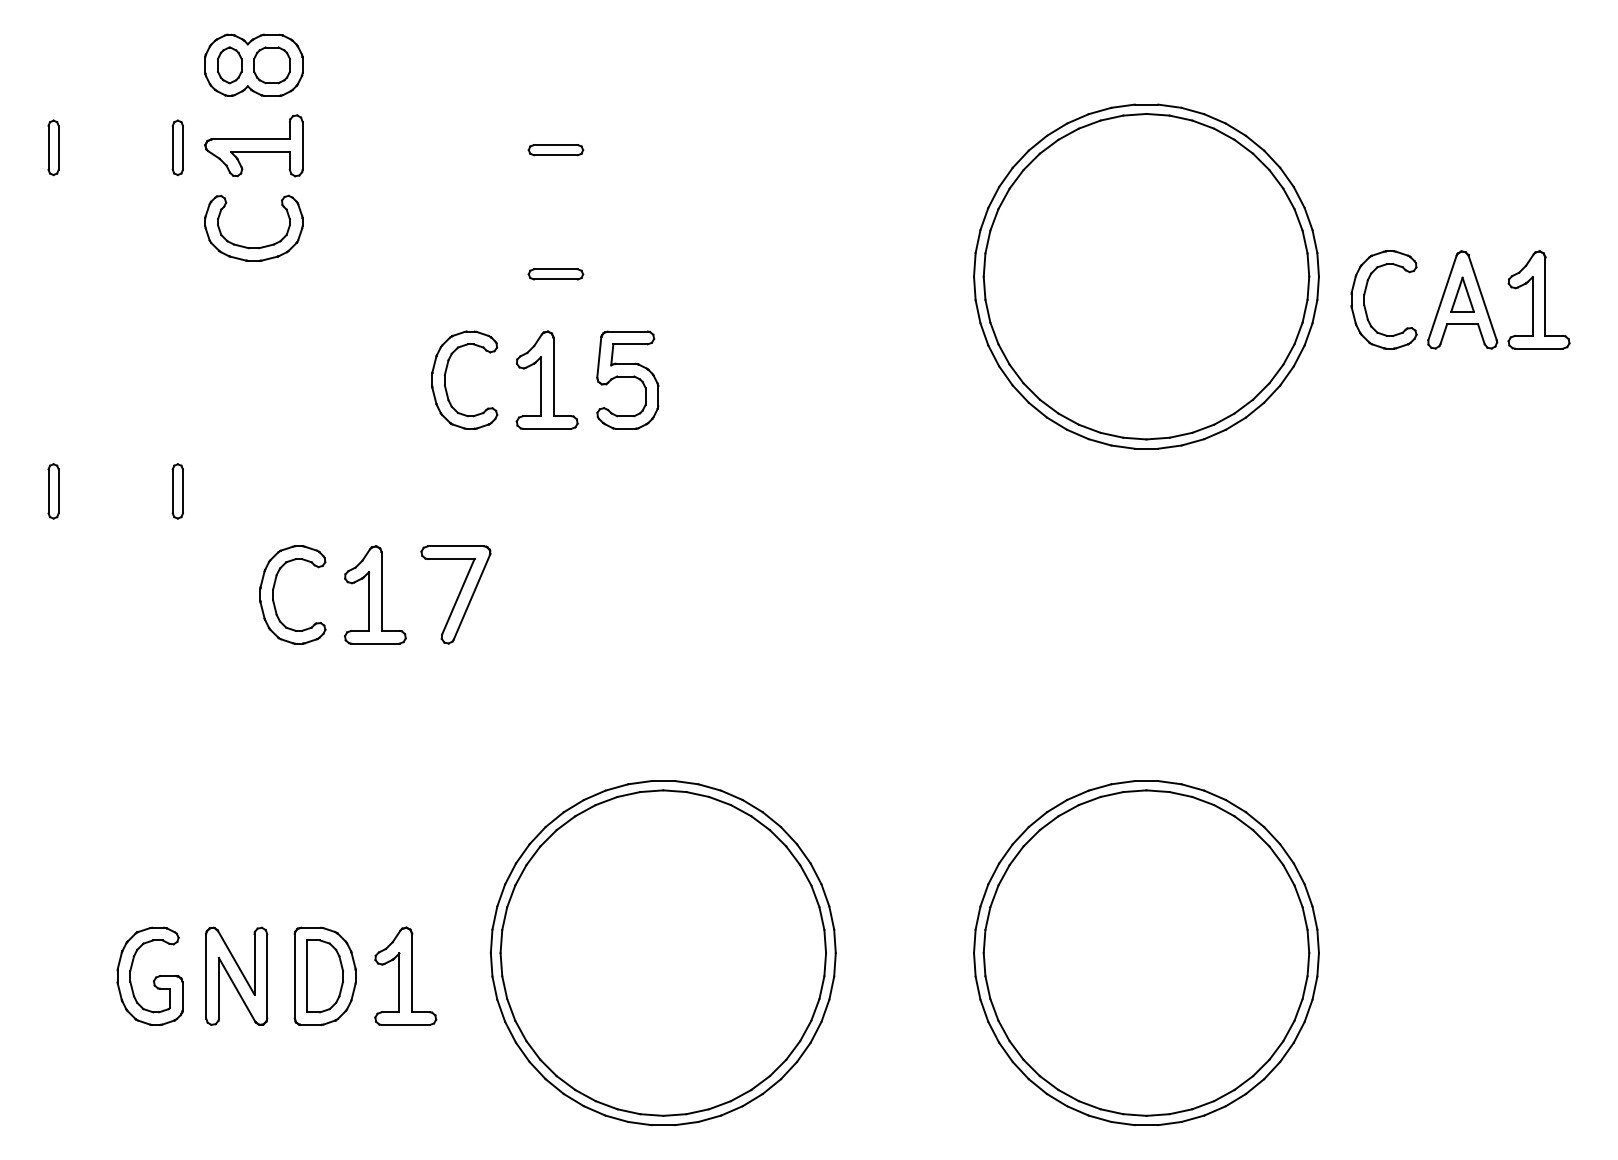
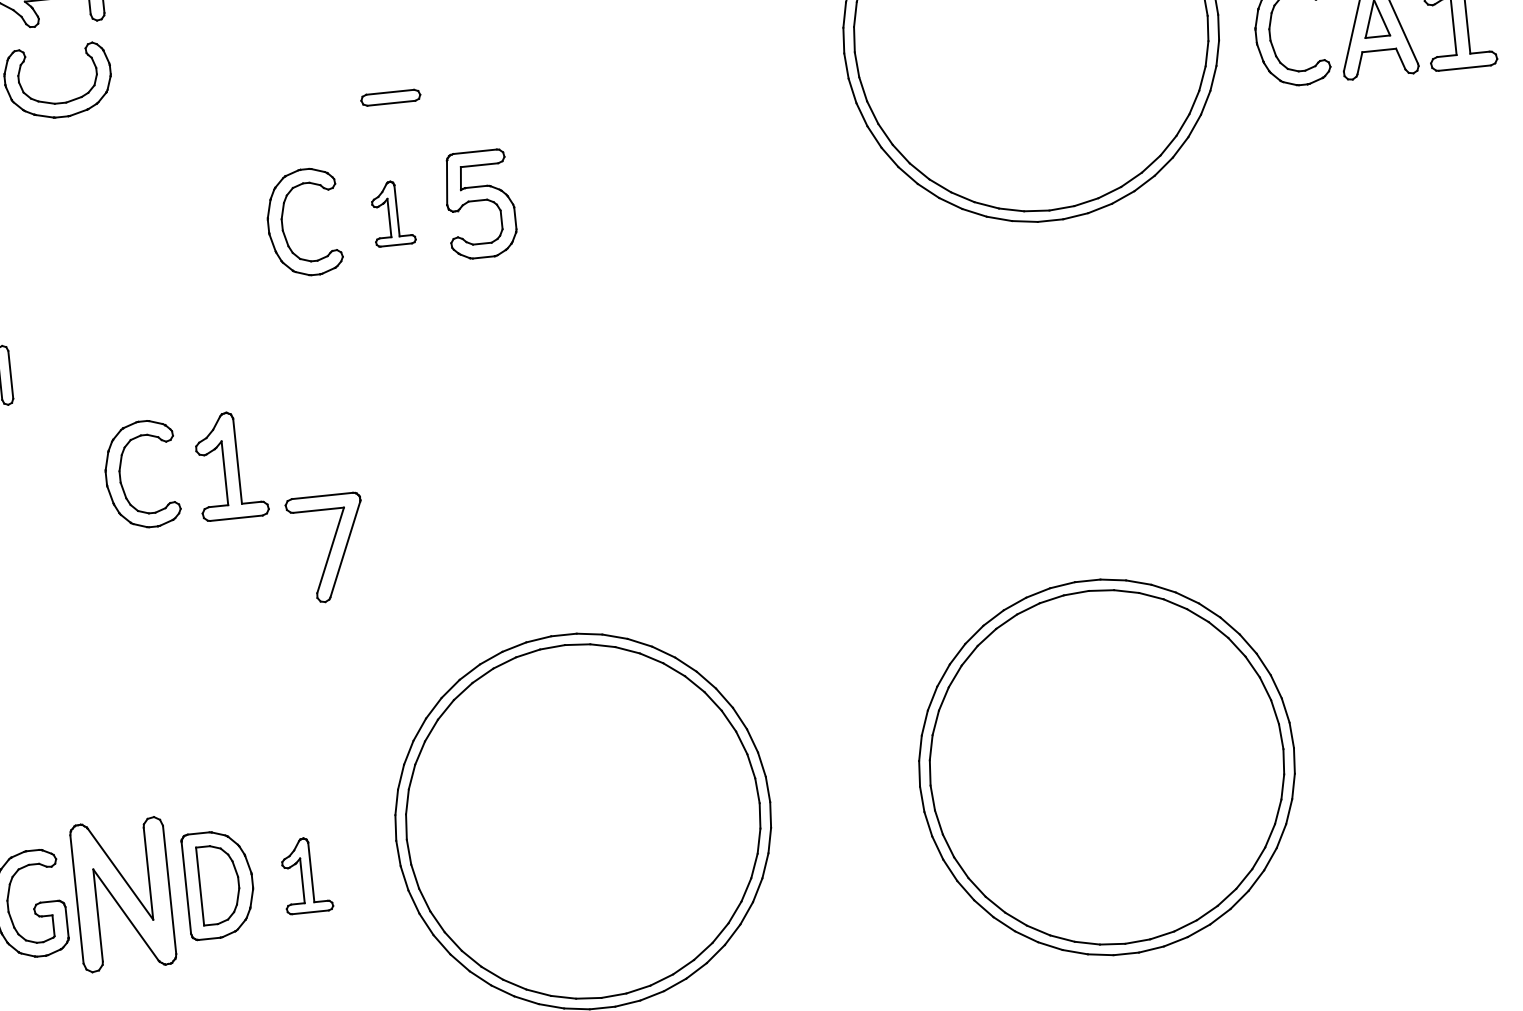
part: (546, 379) -> (392, 212), size x0.6
part: (455, 594) -> (327, 548), moved
part: (236, 975) -> (123, 893), size x1.4
part: (405, 975) -> (306, 874), size x0.7

